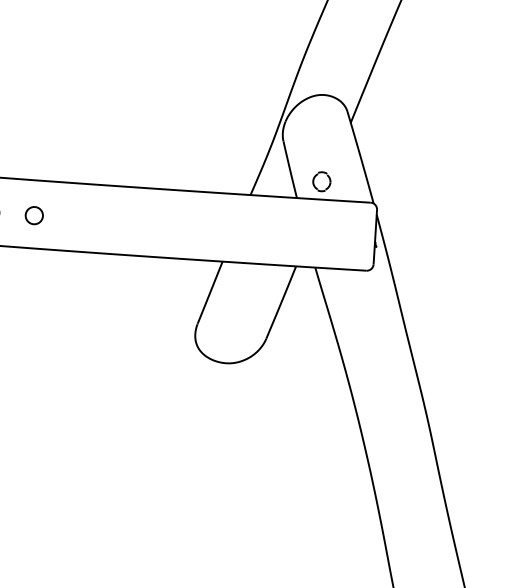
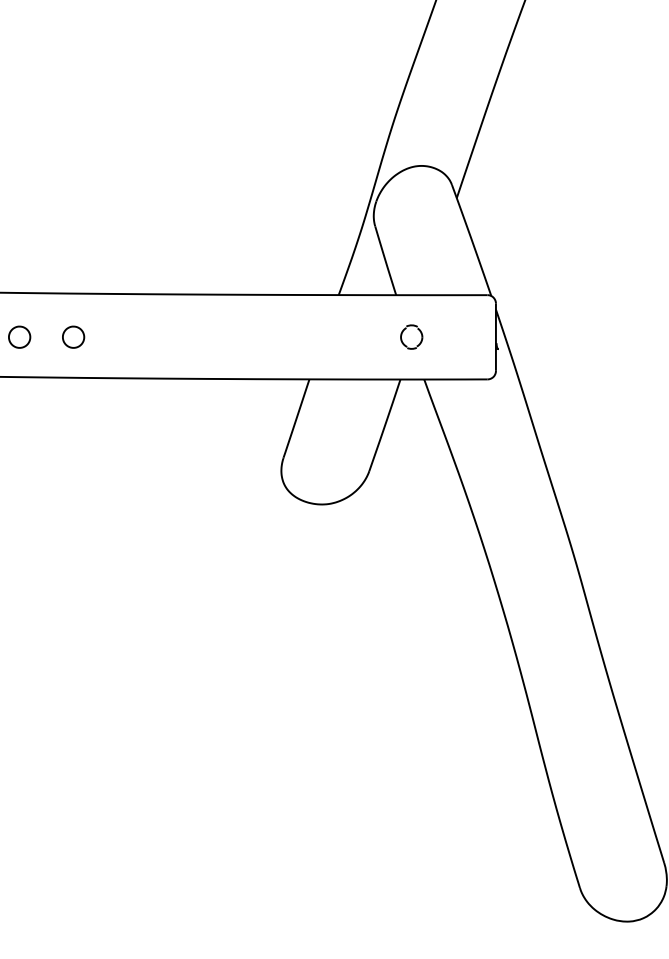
part: (321, 181) -> (411, 336), moved

